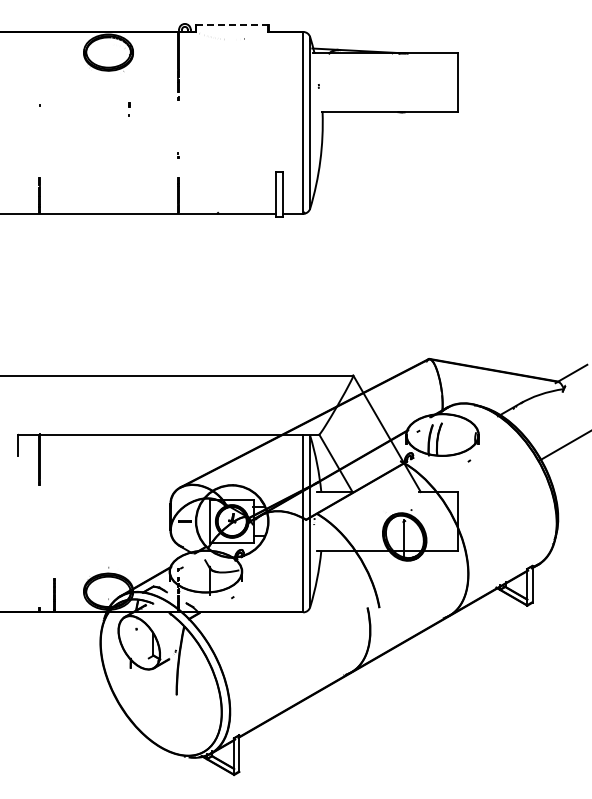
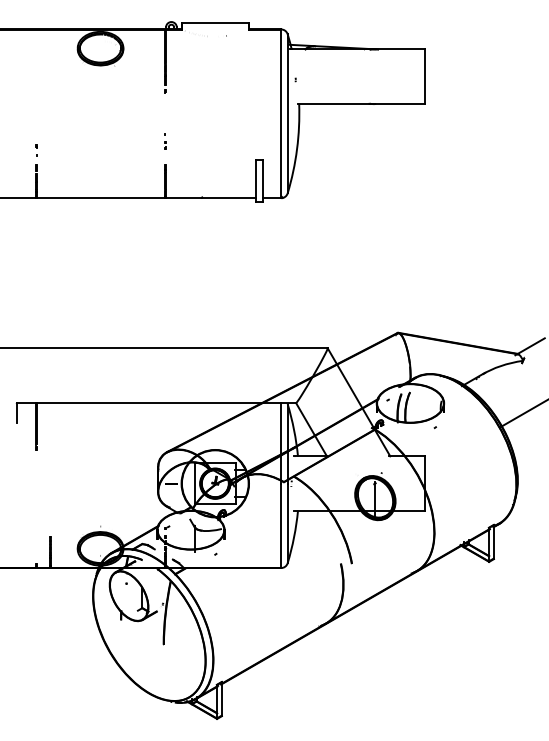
line: (232, 24) -> (215, 22), dashed -> solid
part: (129, 109) -> (36, 150), moved
part: (178, 152) -> (165, 141), size x1.43

